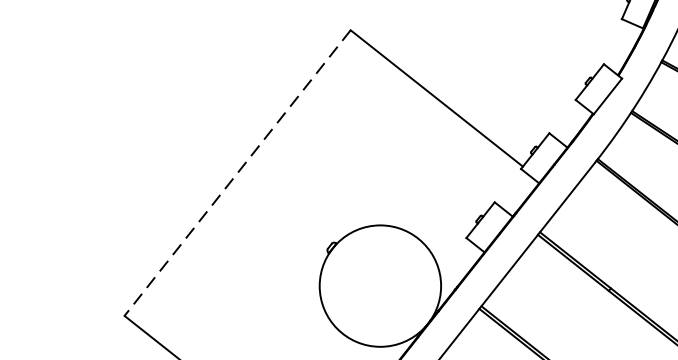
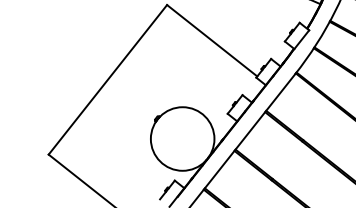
line: (236, 174) -> (107, 80), dashed -> solid

